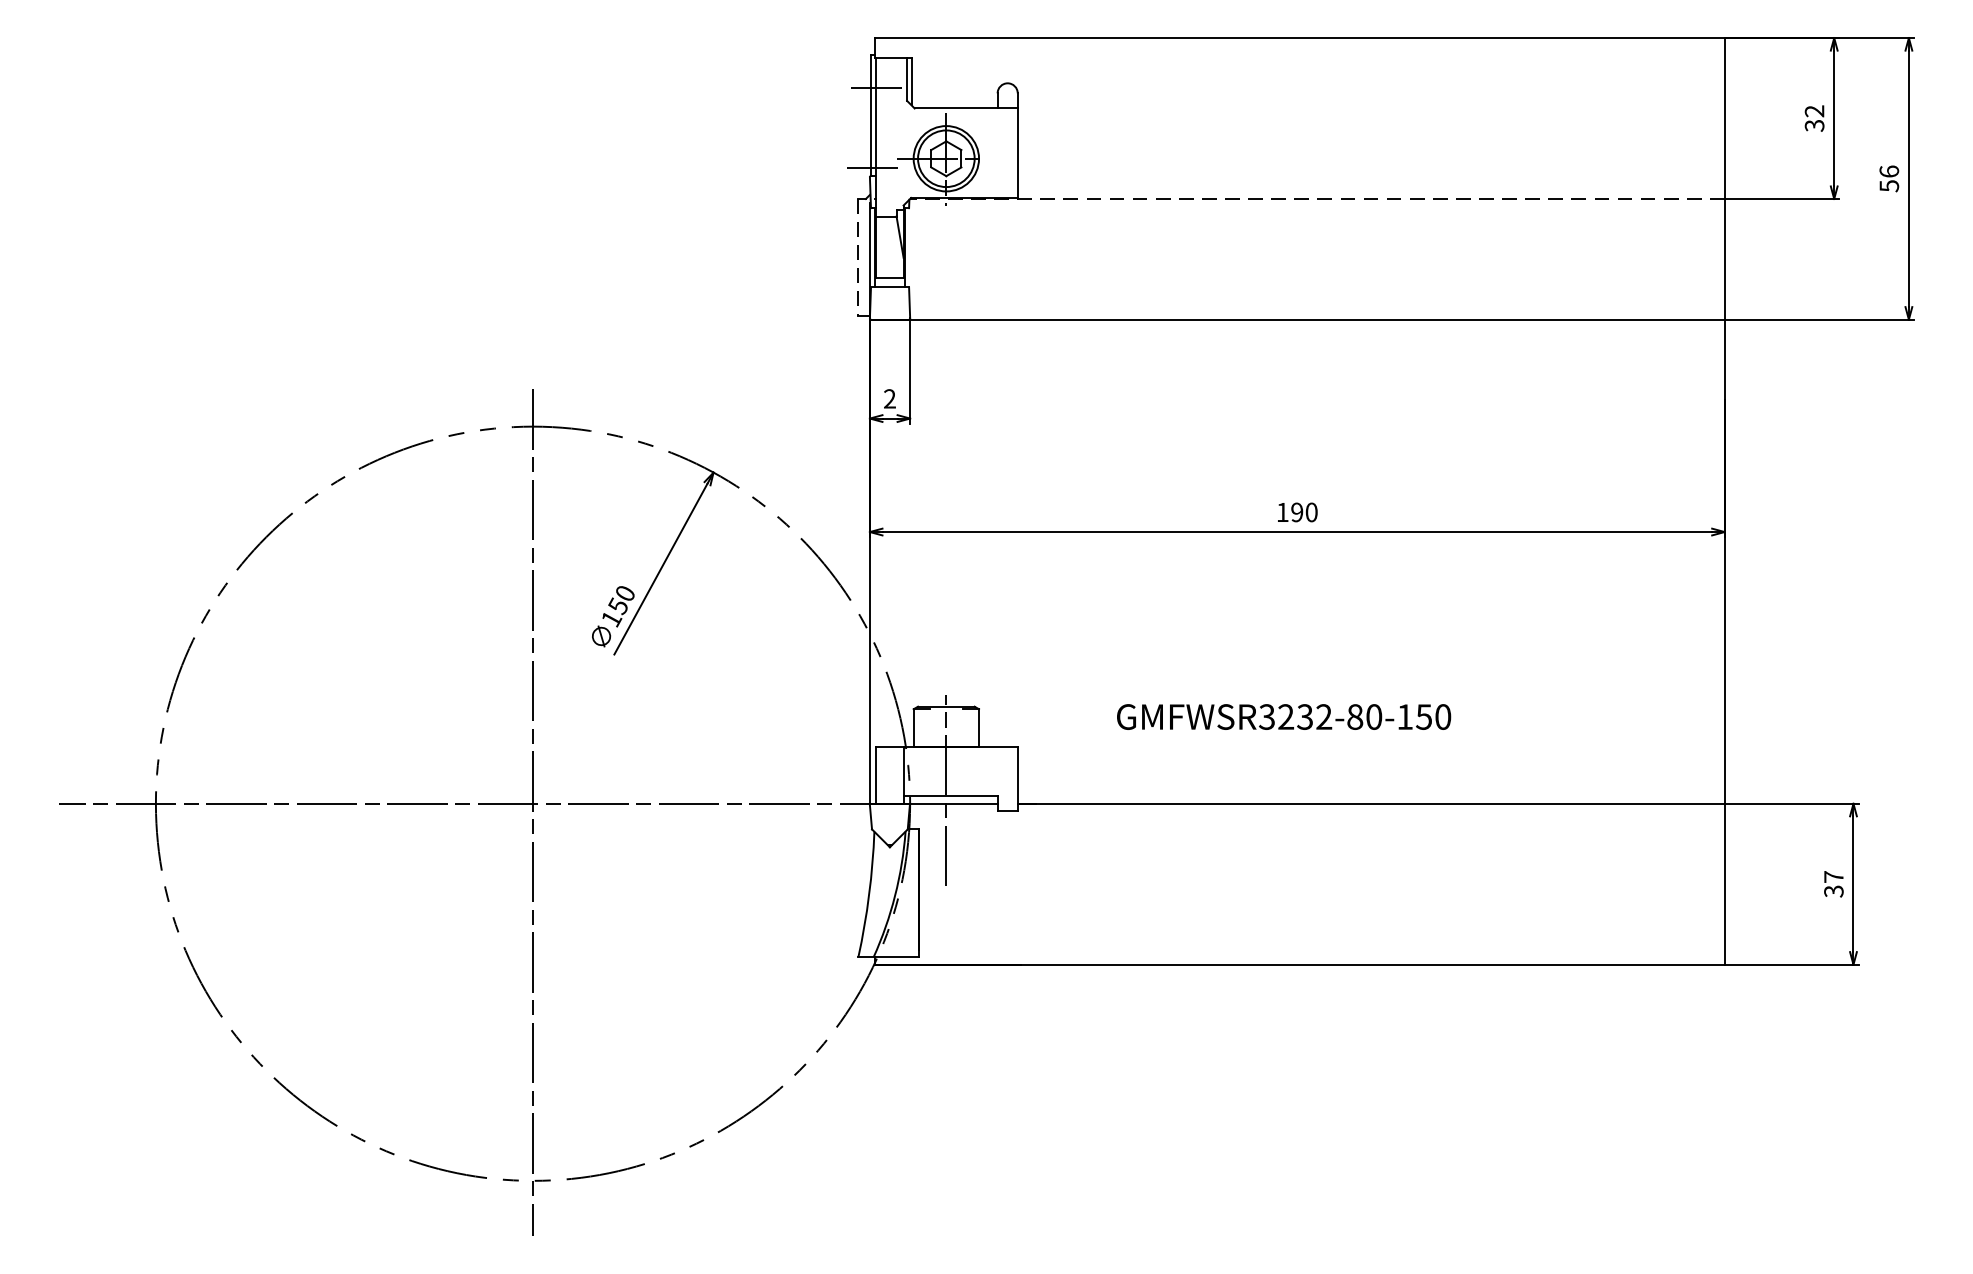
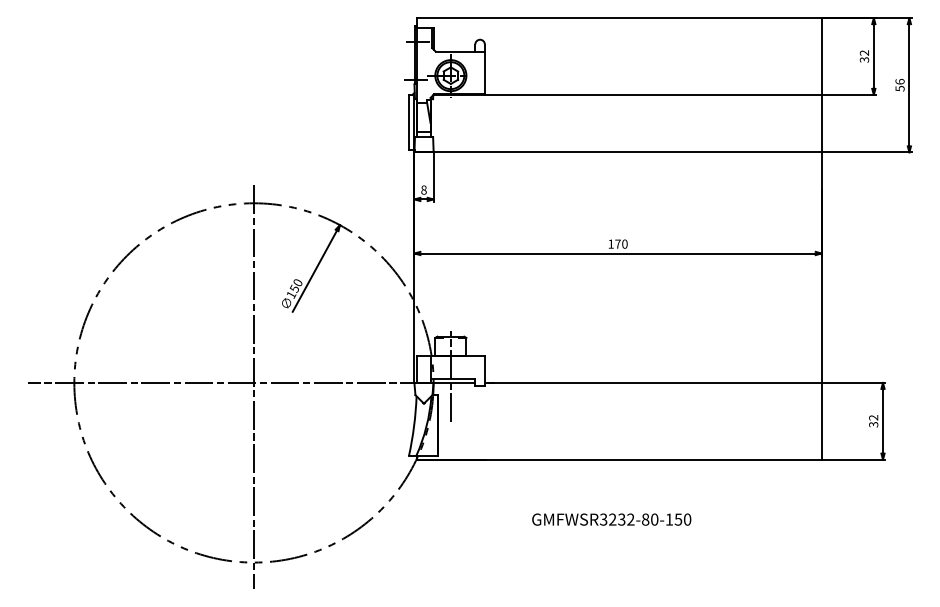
line: (1317, 198) -> (627, 94), dashed -> solid
line: (857, 257) -> (408, 122), dashed -> solid
text: (888, 397) -> (423, 189), 2 -> 8
text: (1296, 511) -> (617, 243), 190 -> 170
text: (1283, 716) -> (611, 519), moved
text: (1833, 876) -> (873, 417), 37 -> 32

